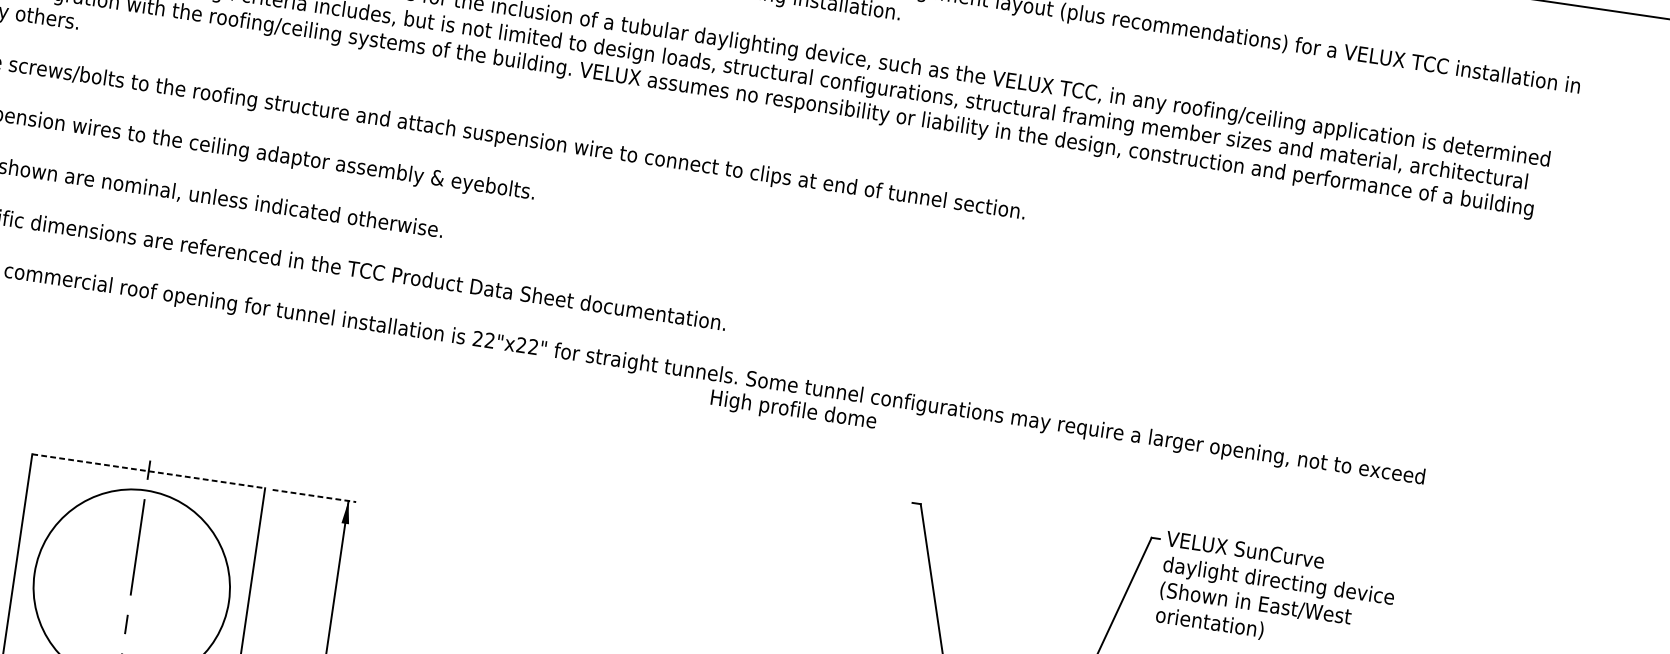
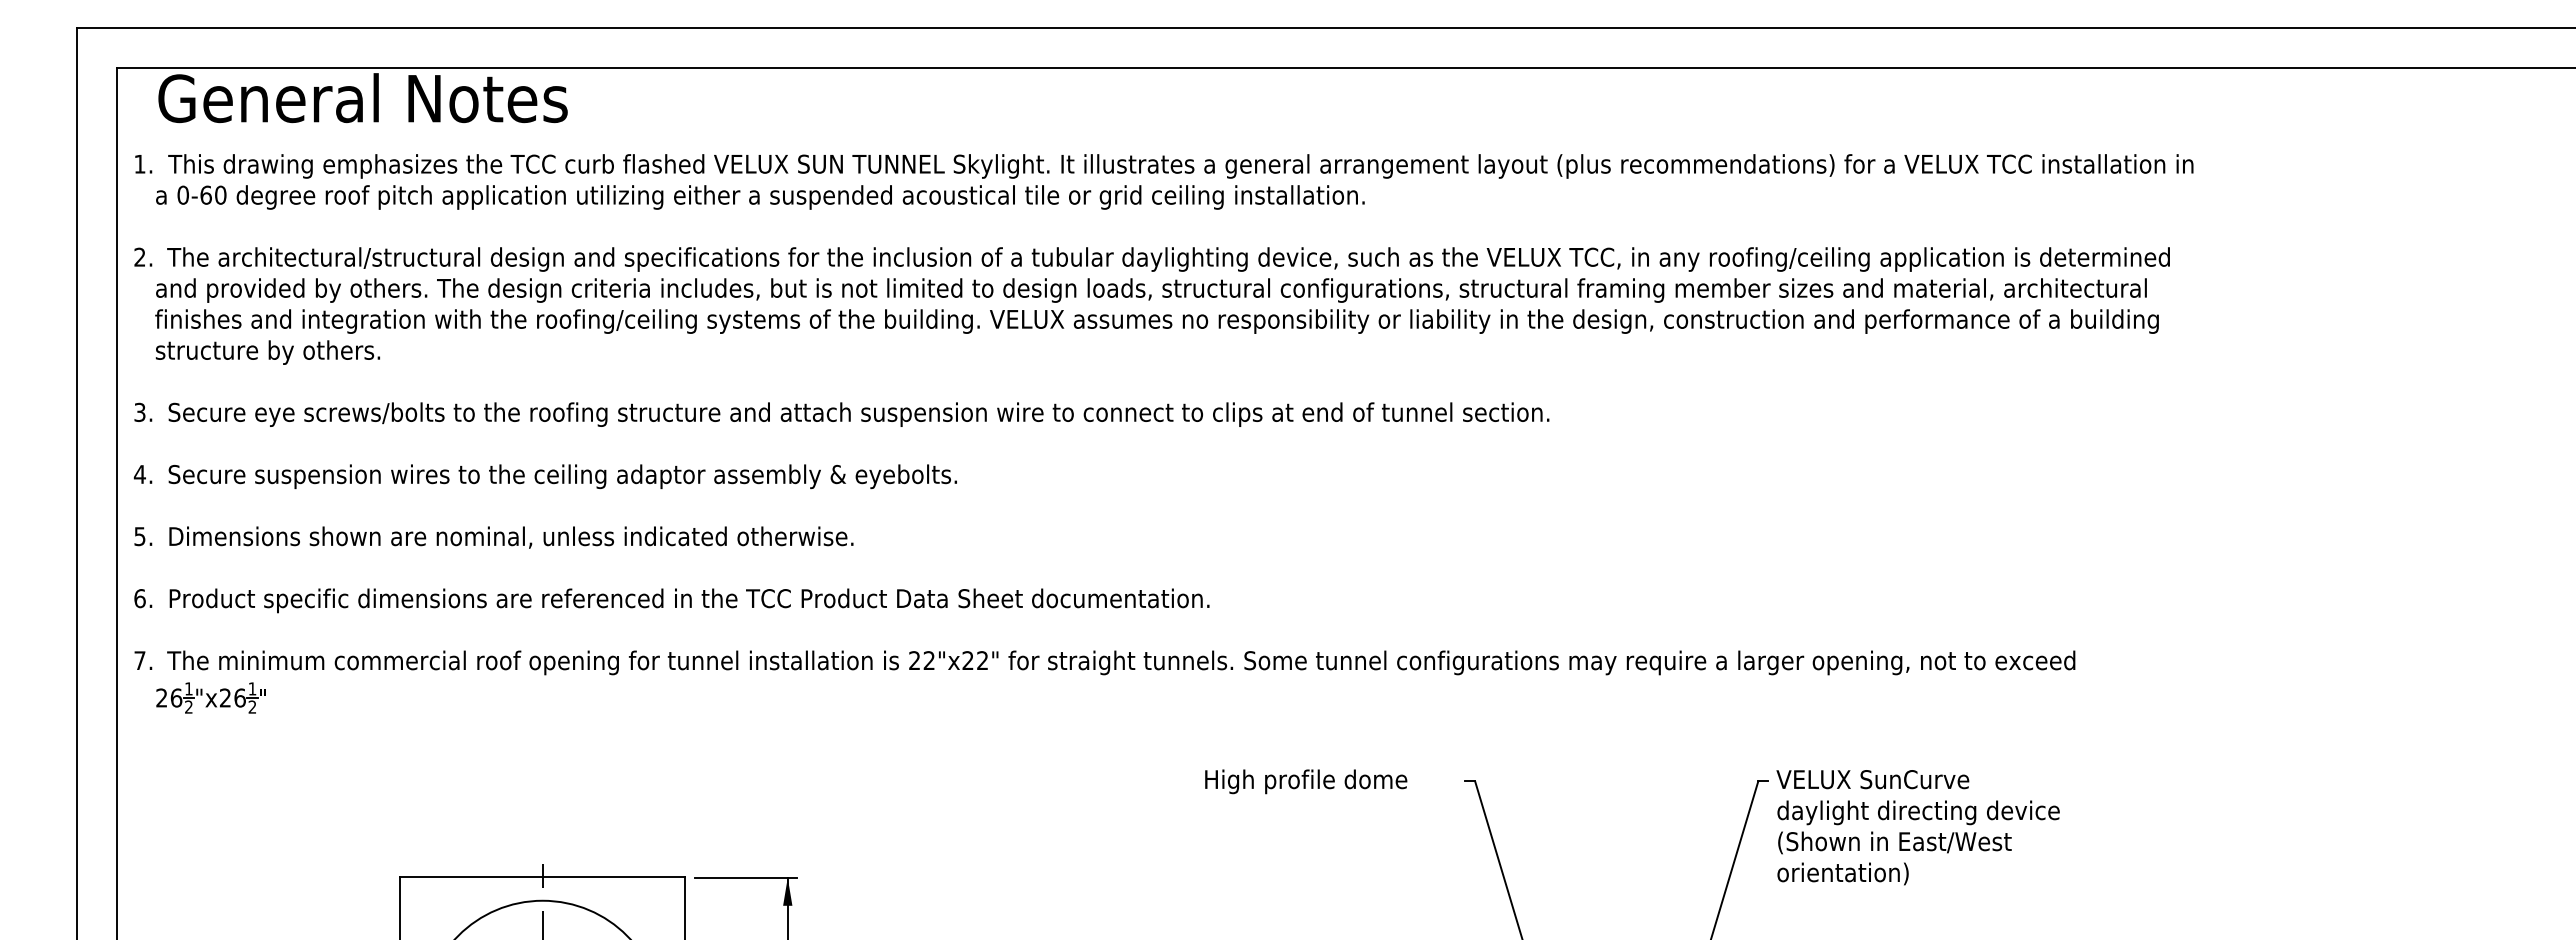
text: (793, 410) -> (1306, 781), moved
line: (148, 471) -> (542, 877), dashed -> solid
line: (314, 495) -> (746, 877), dashed -> solid

